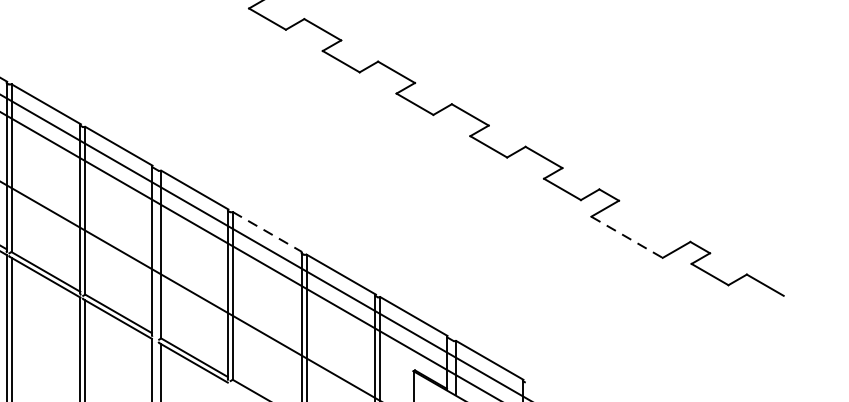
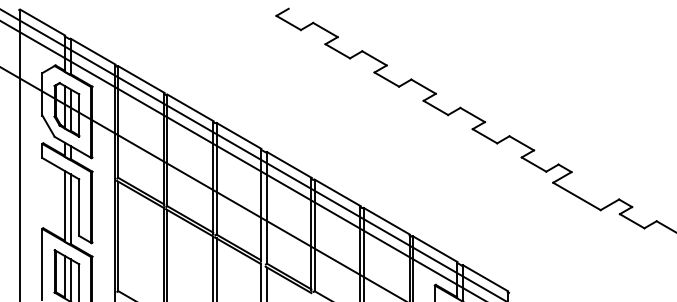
line: (267, 231) -> (337, 192), dashed -> solid
line: (627, 237) -> (577, 196), dashed -> solid

